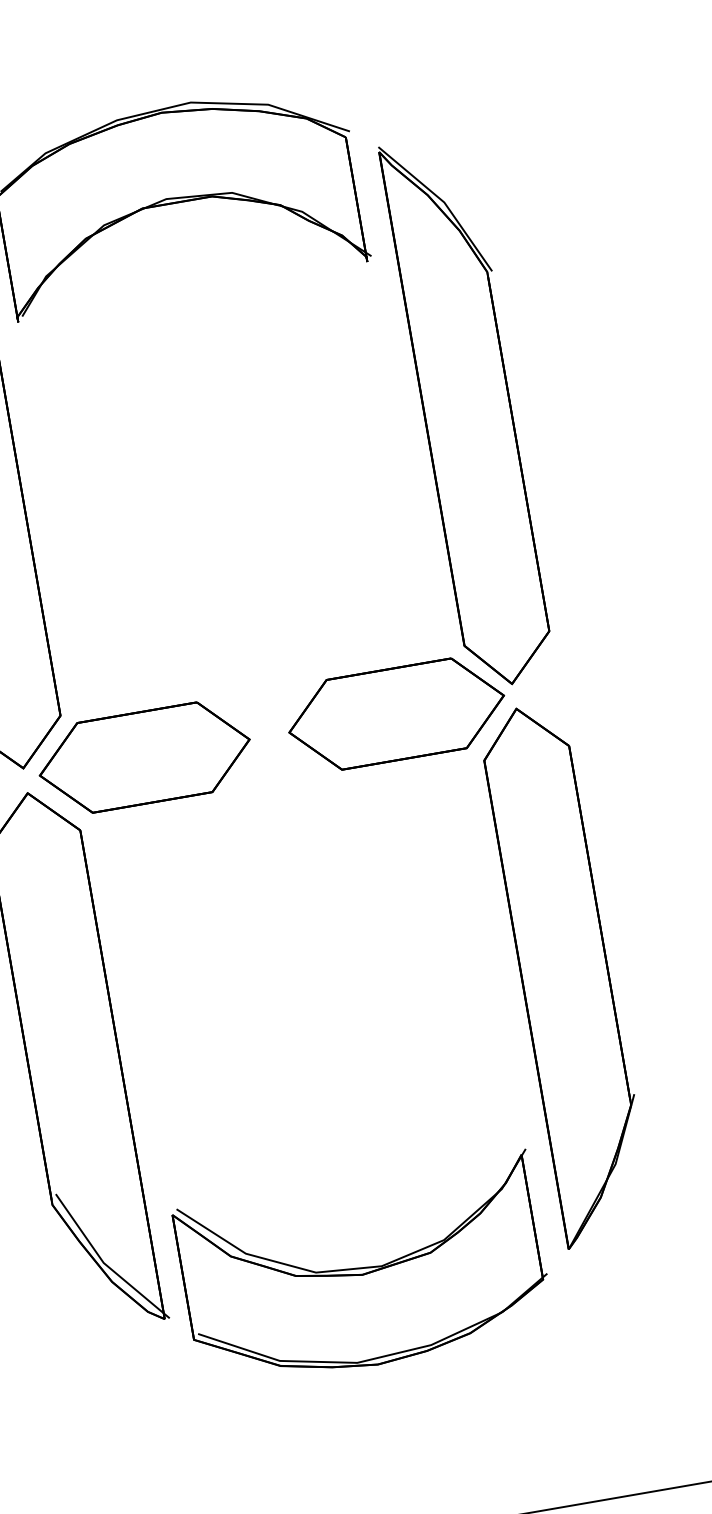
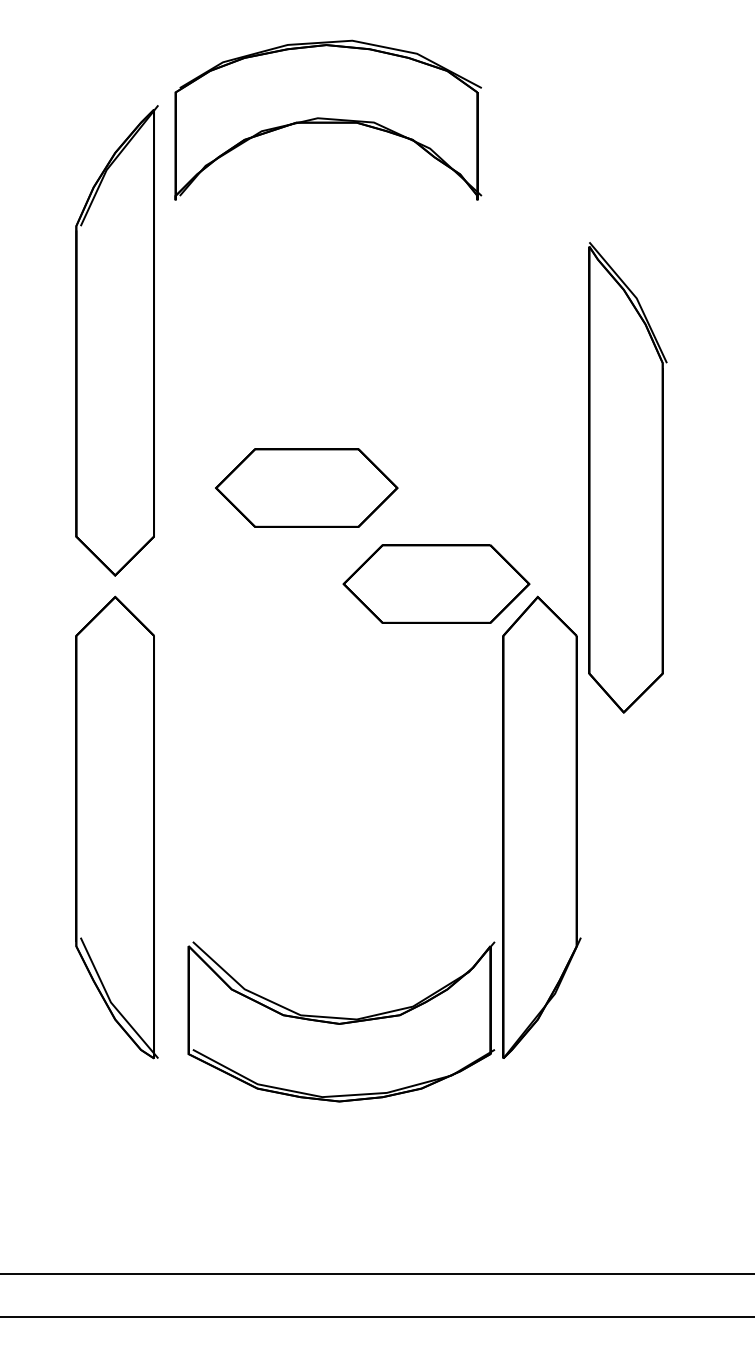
part: (469, 411) -> (627, 477), moved
part: (144, 756) -> (306, 487), moved
part: (364, 1271) -> (341, 1021), moved

